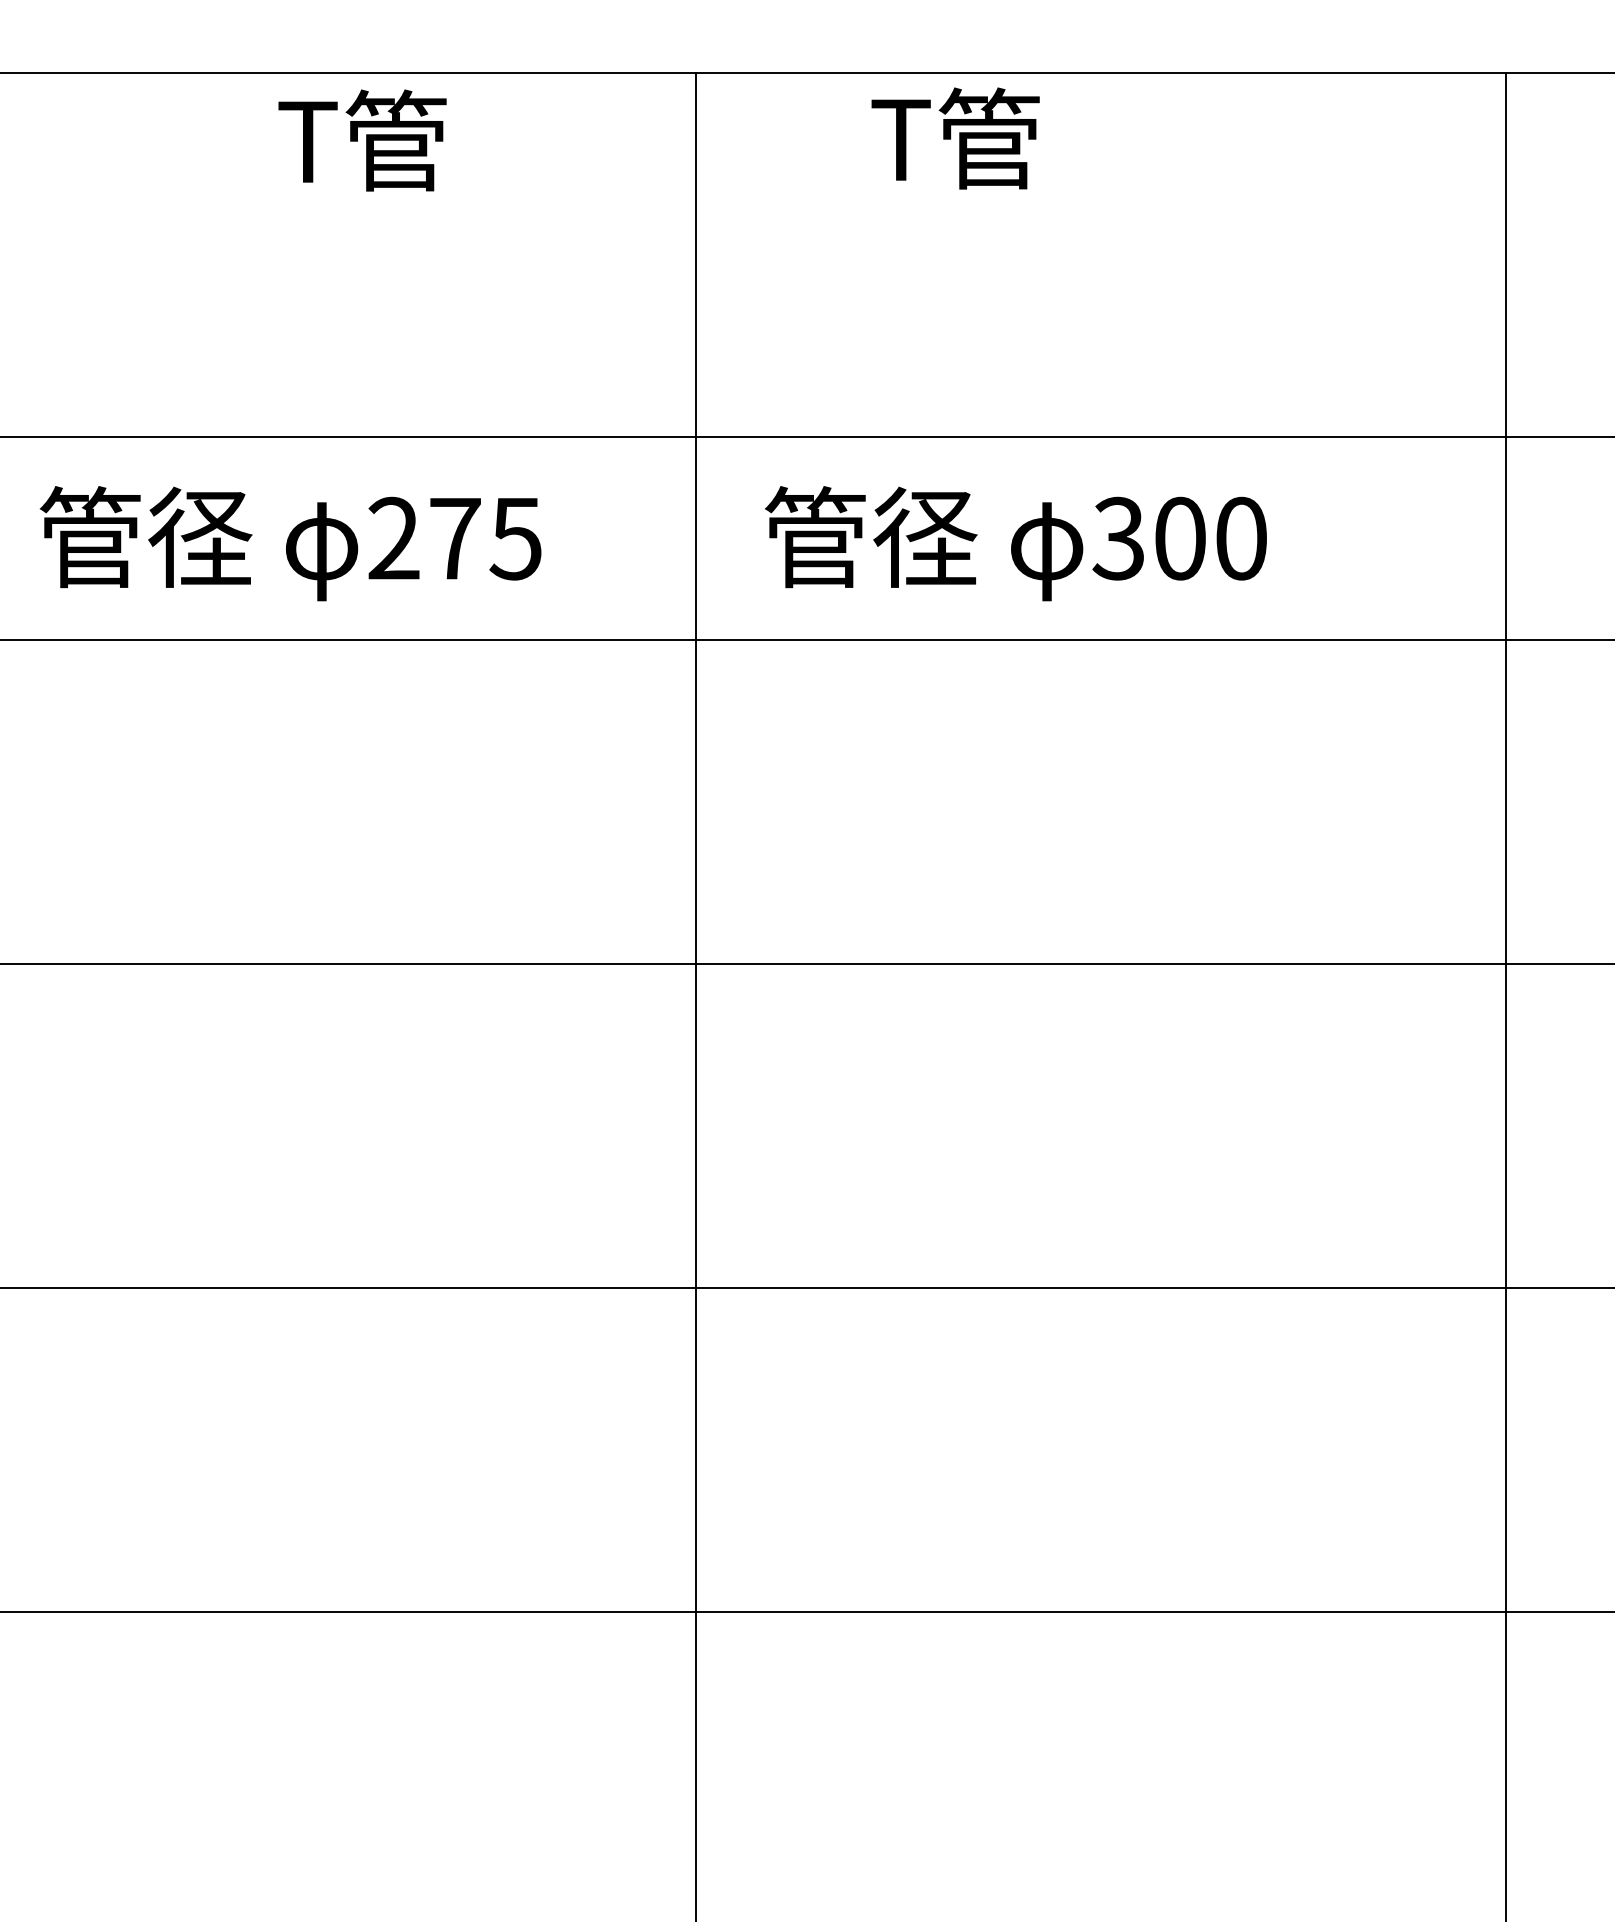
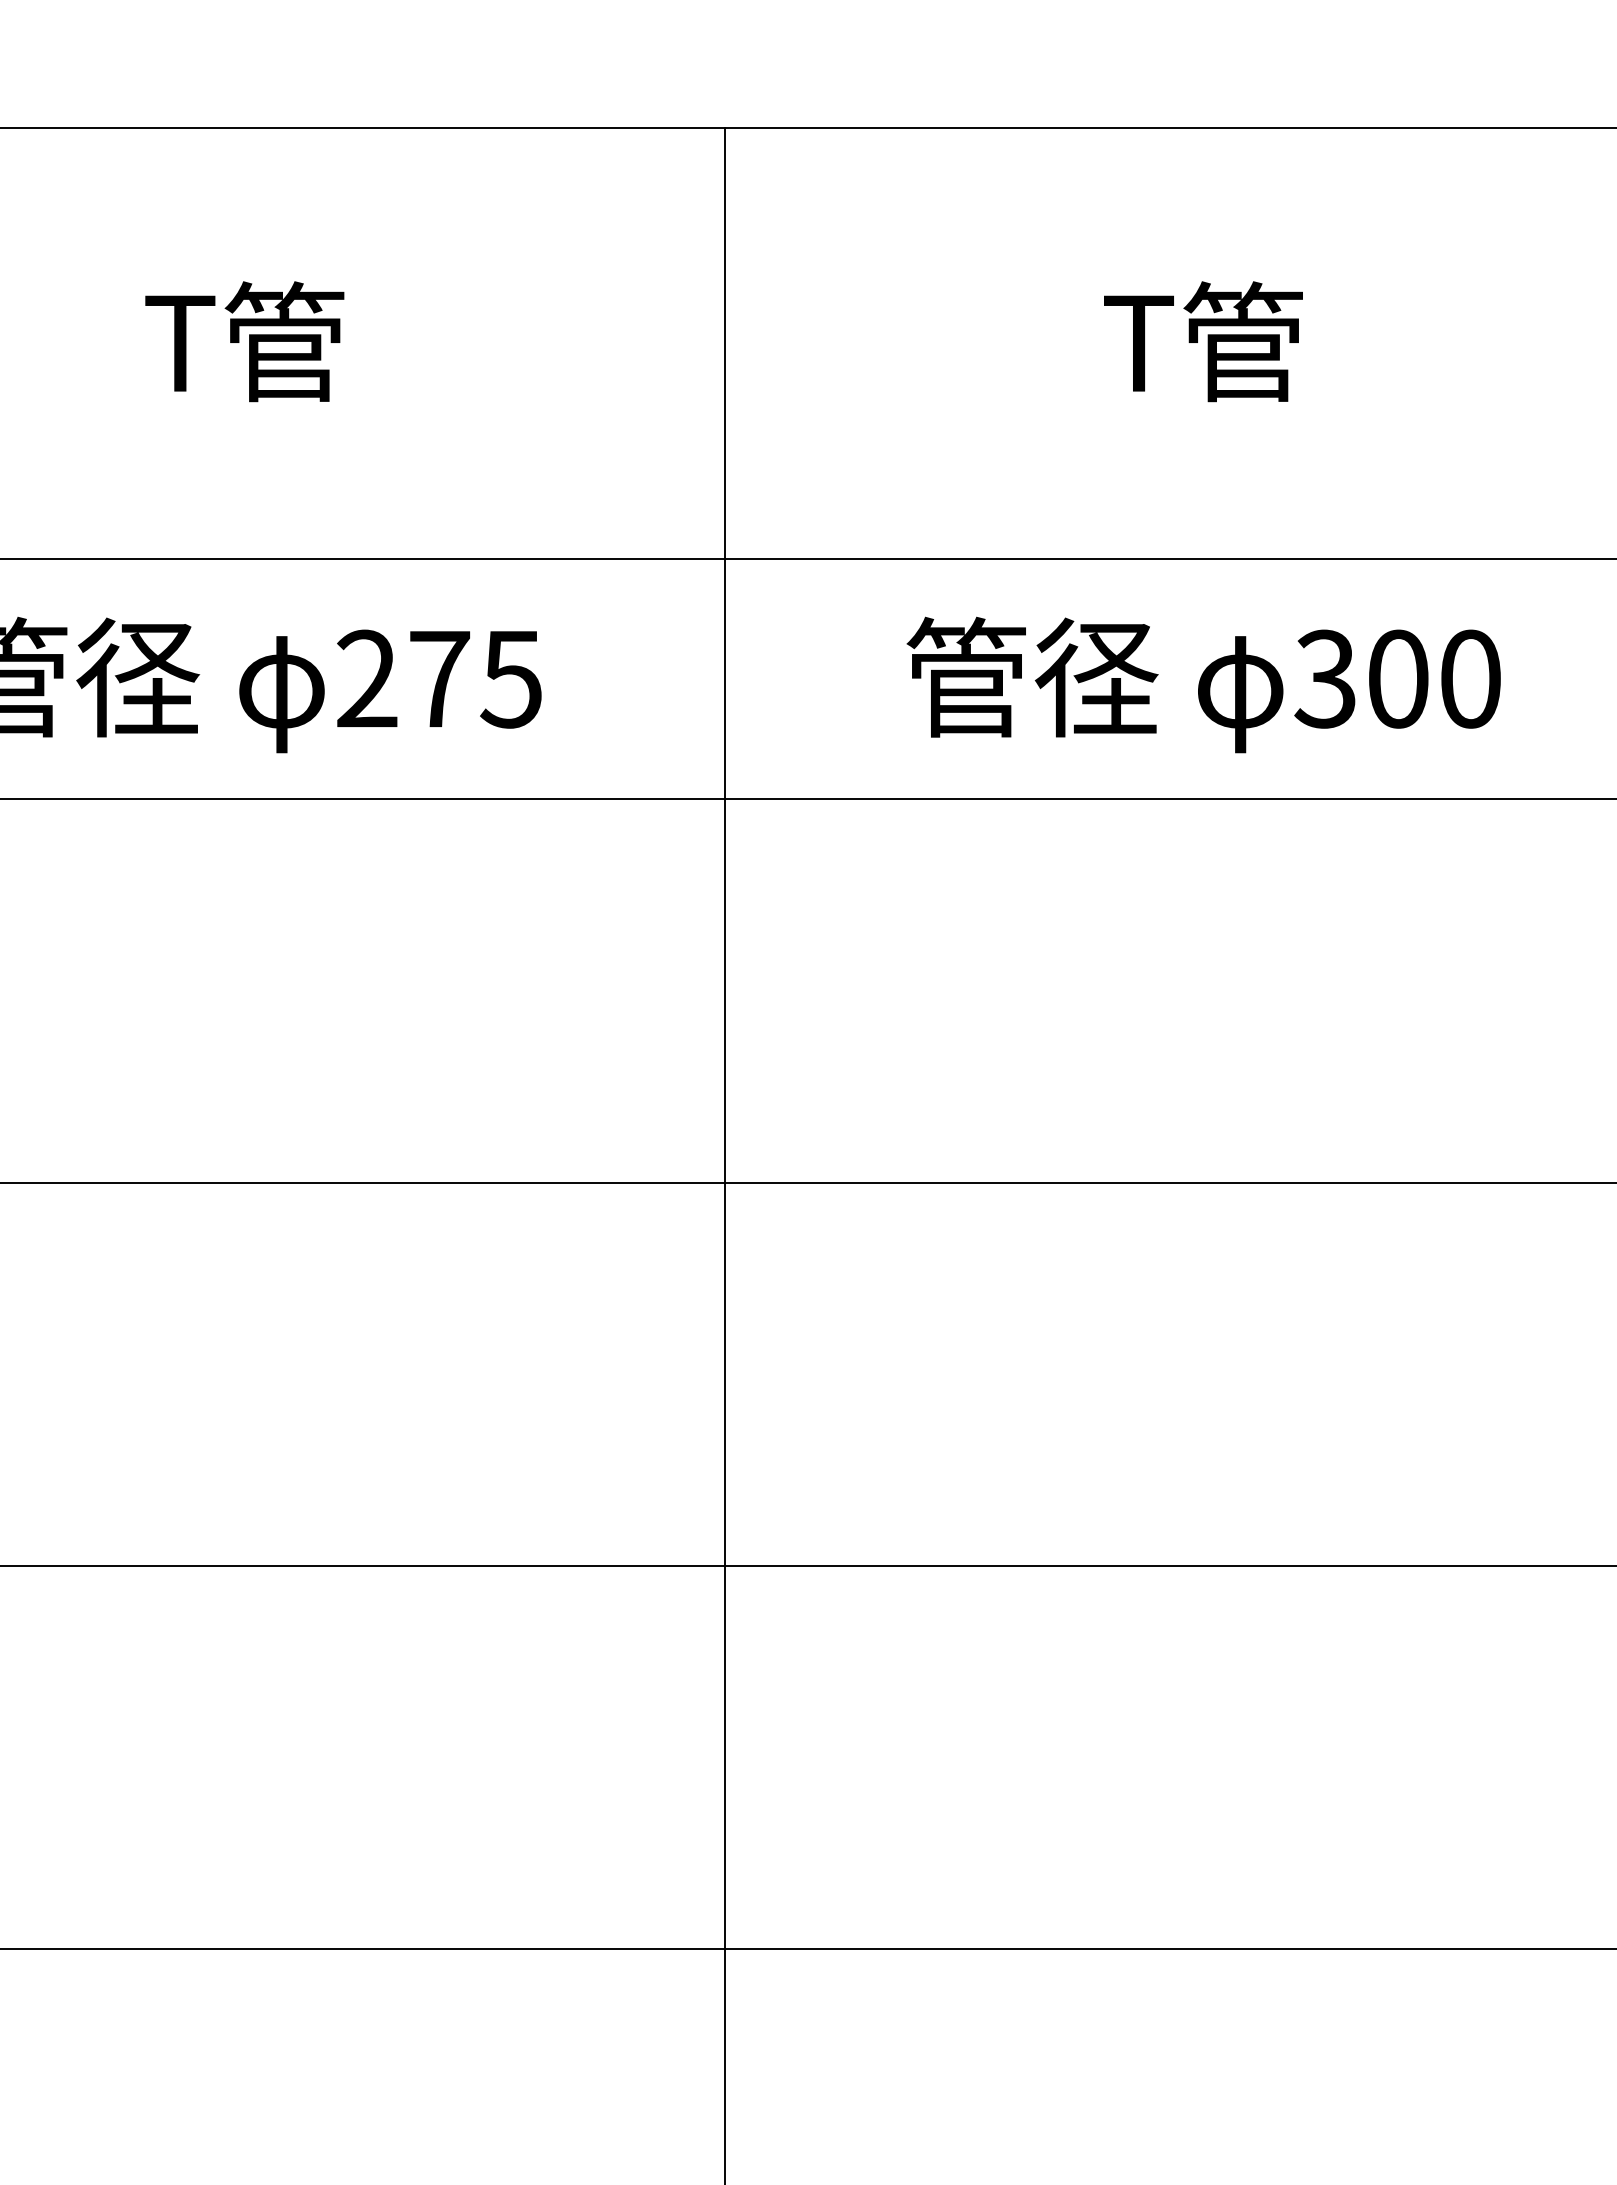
text: (955, 138) -> (1203, 341), moved
text: (362, 140) -> (244, 341), moved
text: (1015, 543) -> (1203, 684), moved

